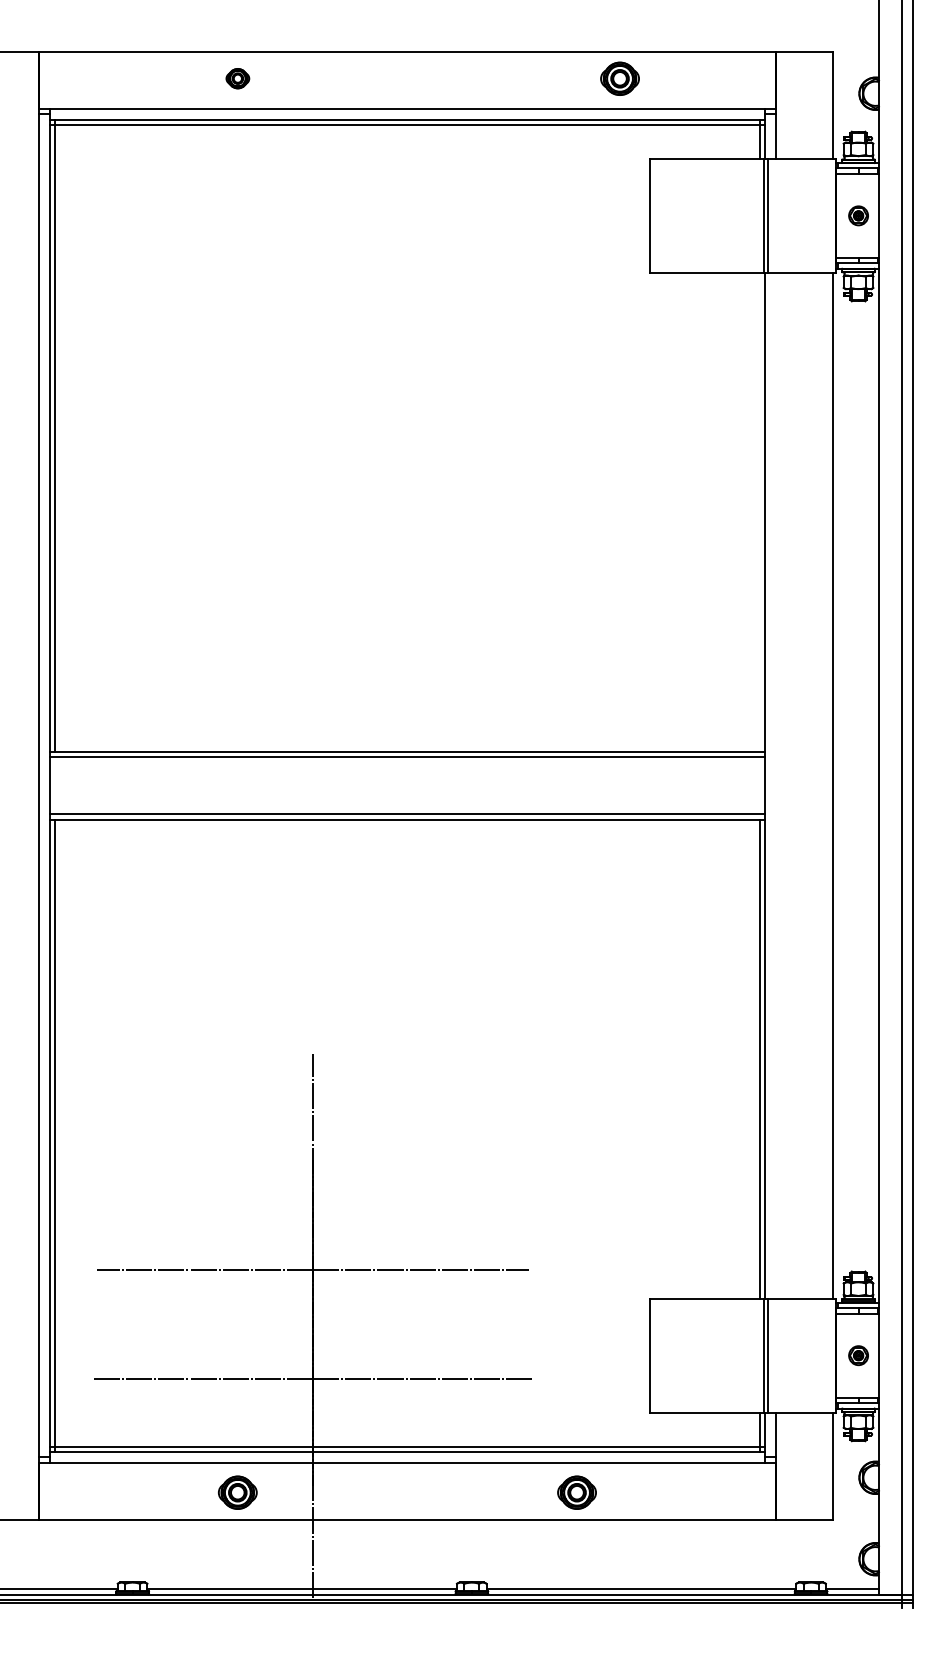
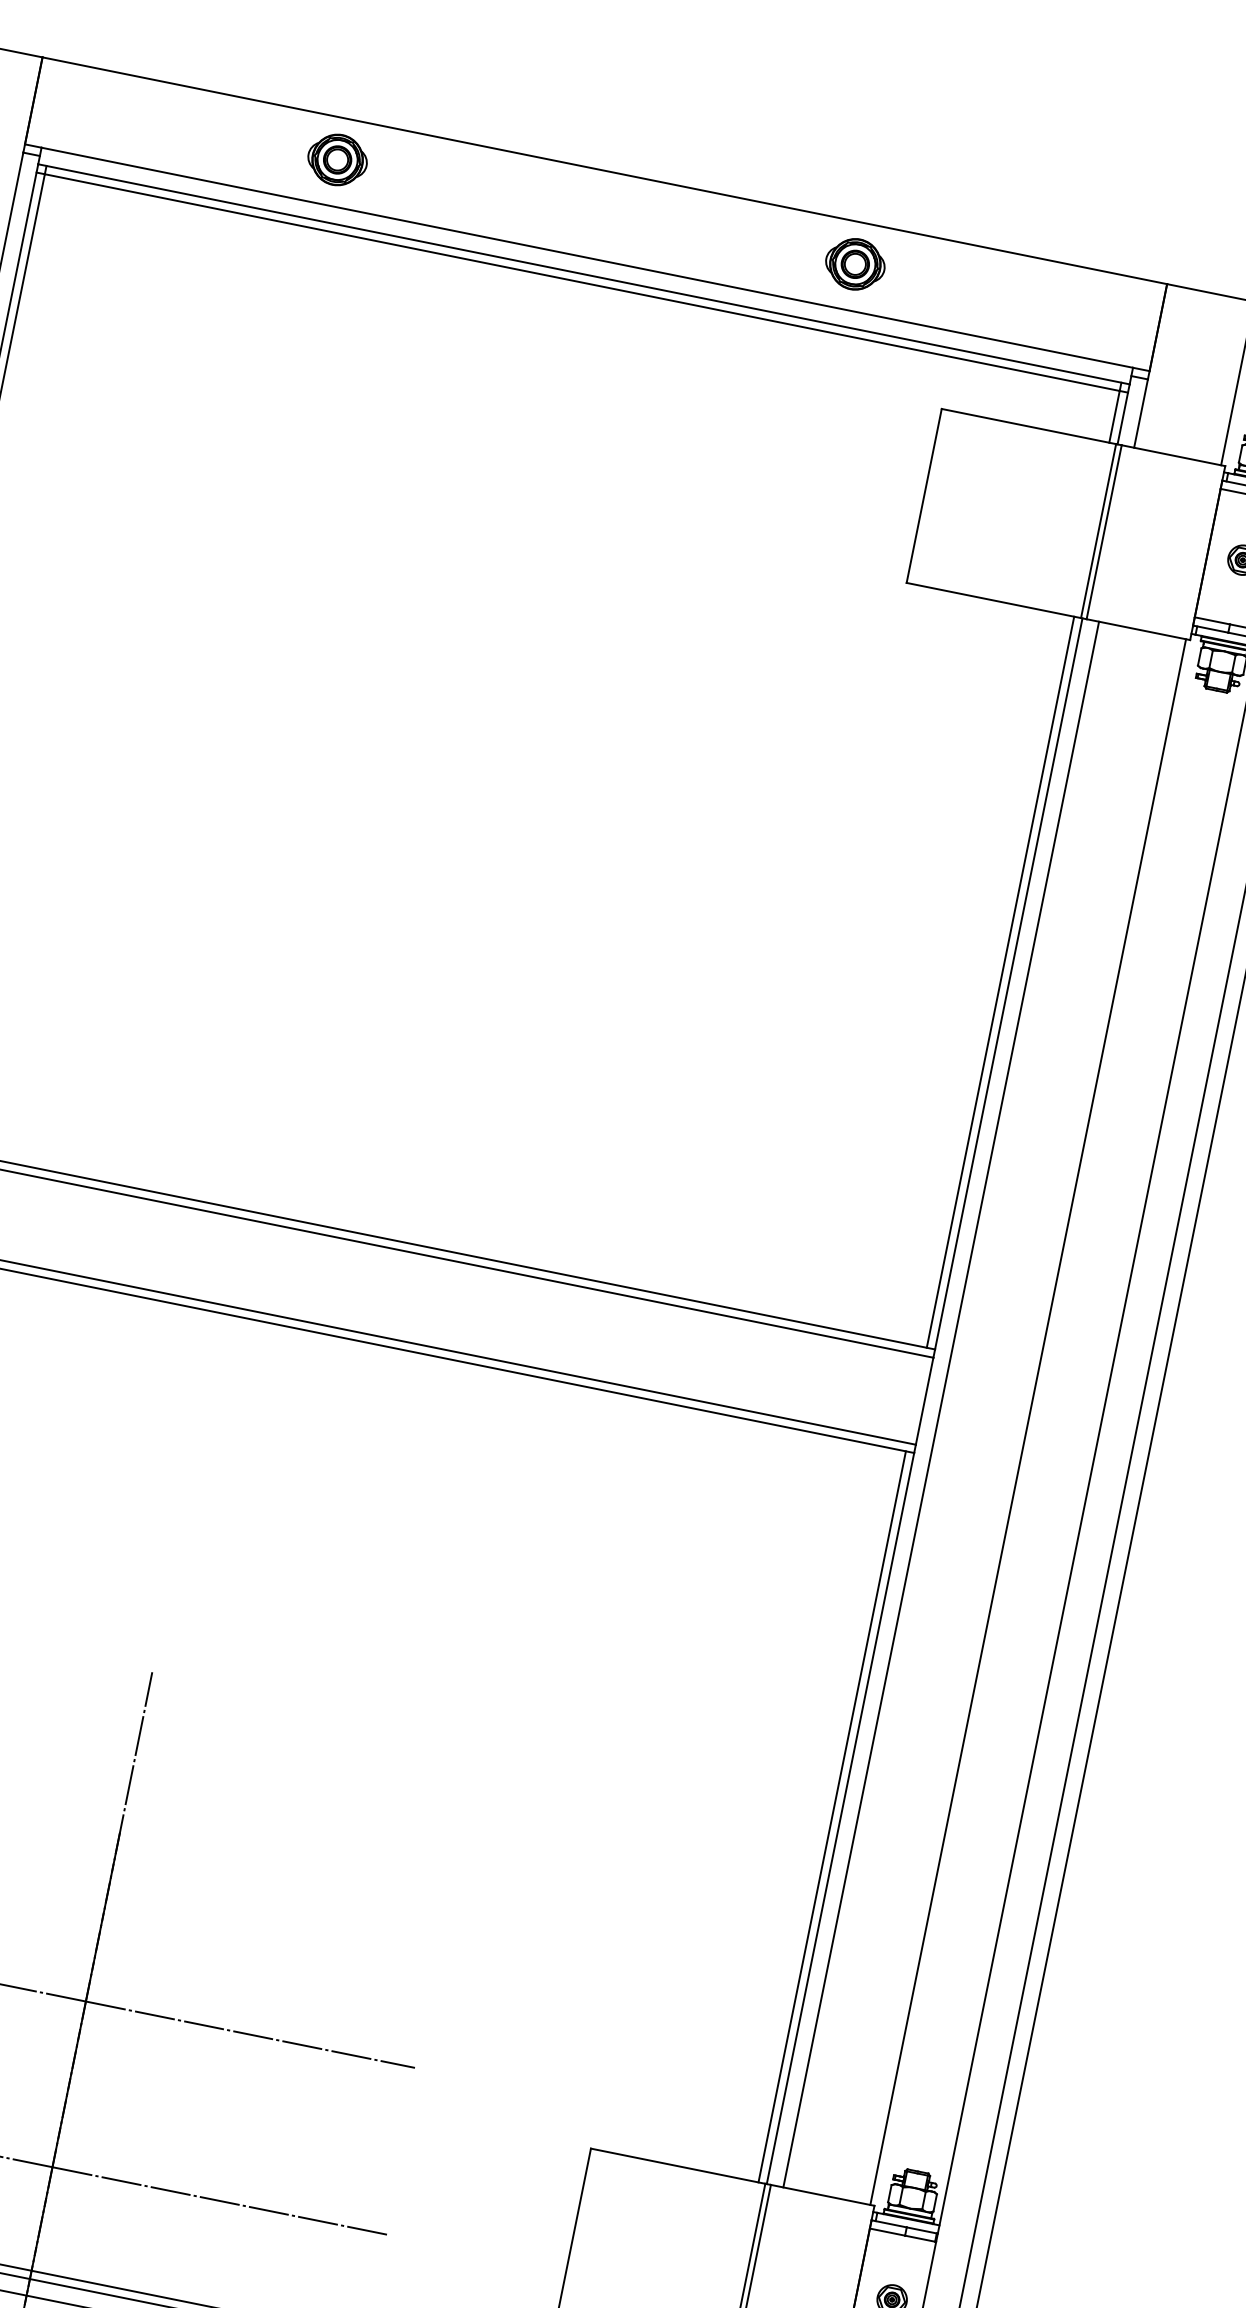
part: (237, 78) -> (337, 159), size x1.67
part: (619, 78) -> (854, 263), moved
line: (759, 511) -> (1000, 980), added
line: (775, 785) -> (940, 1404), added

